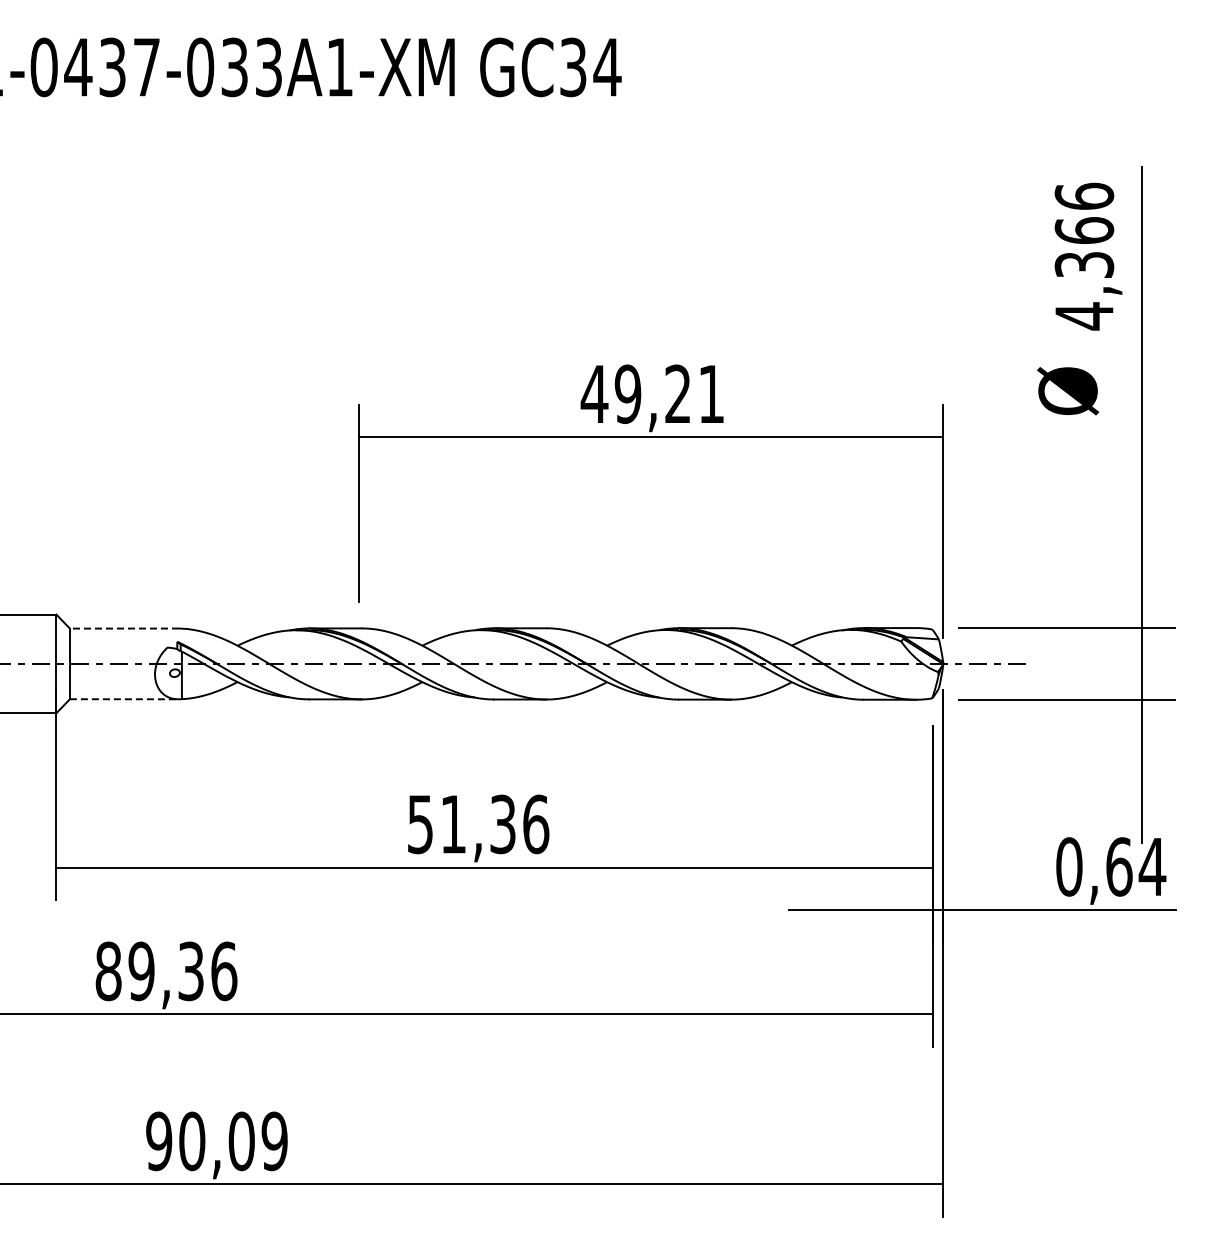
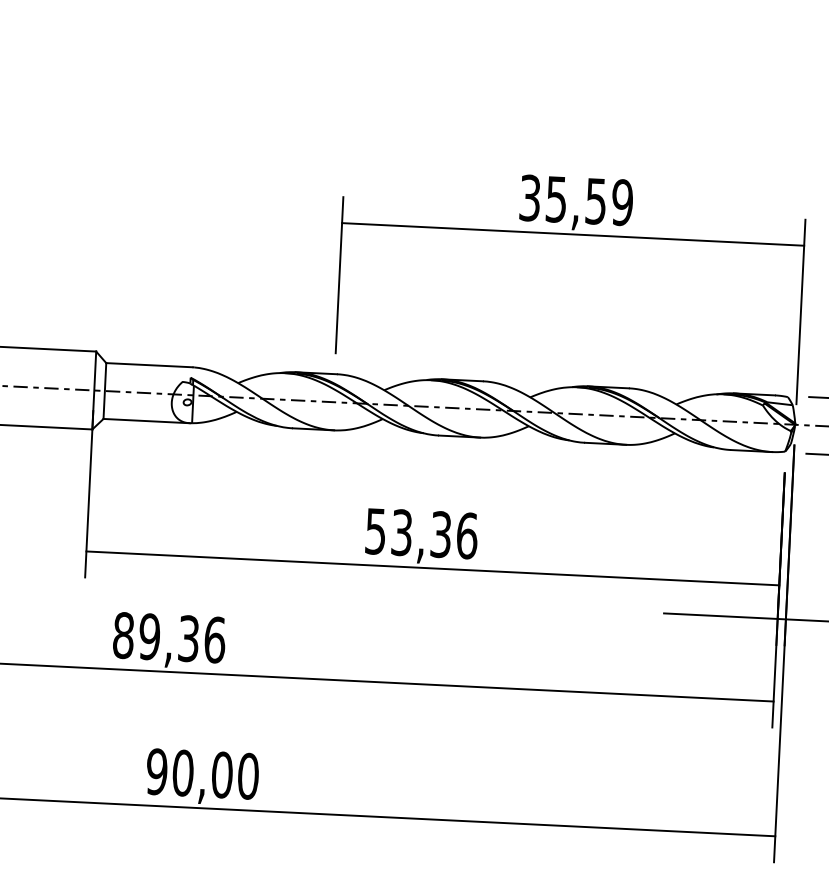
text: (652, 394) -> (575, 200), 49,21 -> 35,59
line: (124, 628) -> (149, 365), dashed -> solid
line: (124, 699) -> (146, 421), dashed -> solid
text: (453, 824) -> (401, 532), 51,36 -> 53,36
text: (274, 1141) -> (248, 776), 90,09 -> 90,00

